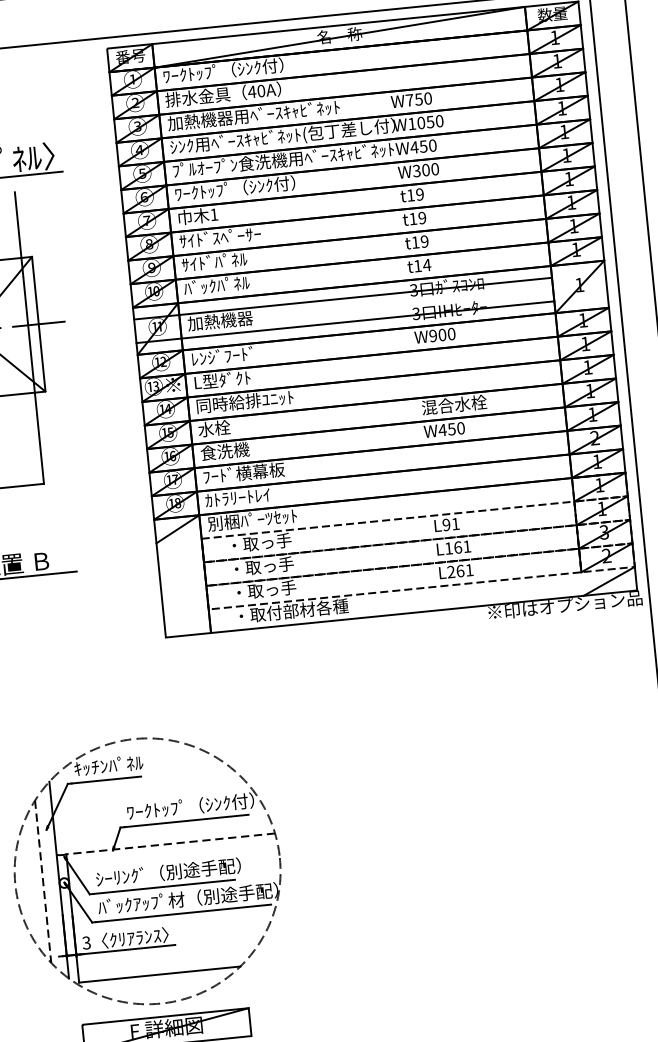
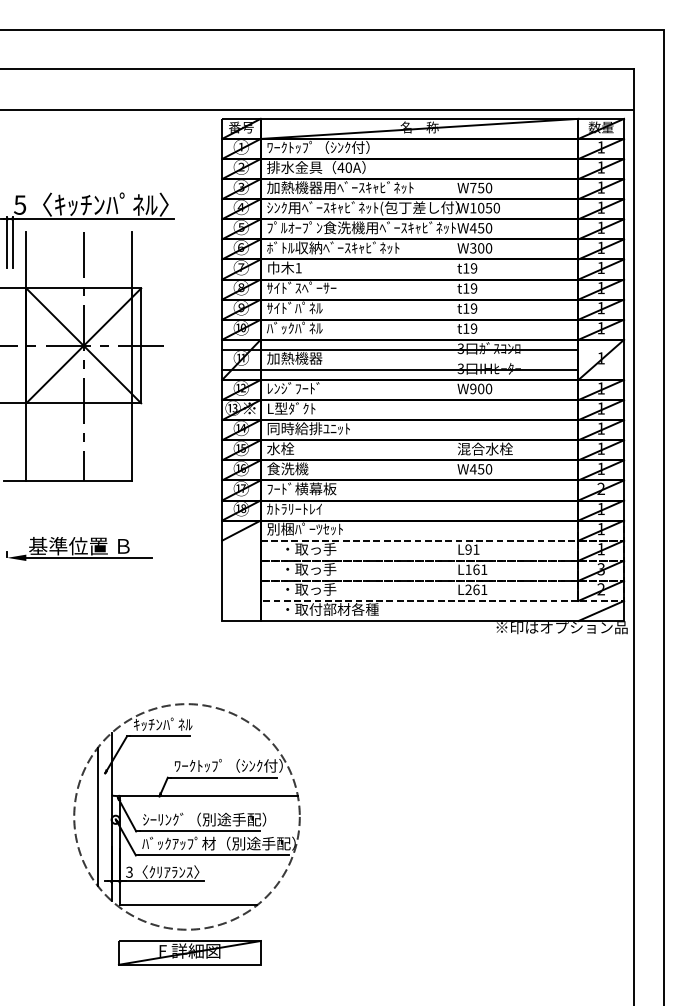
text: (252, 186) -> (333, 247), ﾜｰｸﾄｯﾌﾟ（ｼﾝｸ付） -> ﾎﾞﾄﾙ収納ﾍﾞｰｽｷｬﾋﾞﾈｯﾄ
text: (426, 265) -> (473, 328), t14 -> t19
line: (170, 843) -> (208, 795), dashed -> solid
line: (42, 882) -> (97, 817), dashed -> solid

